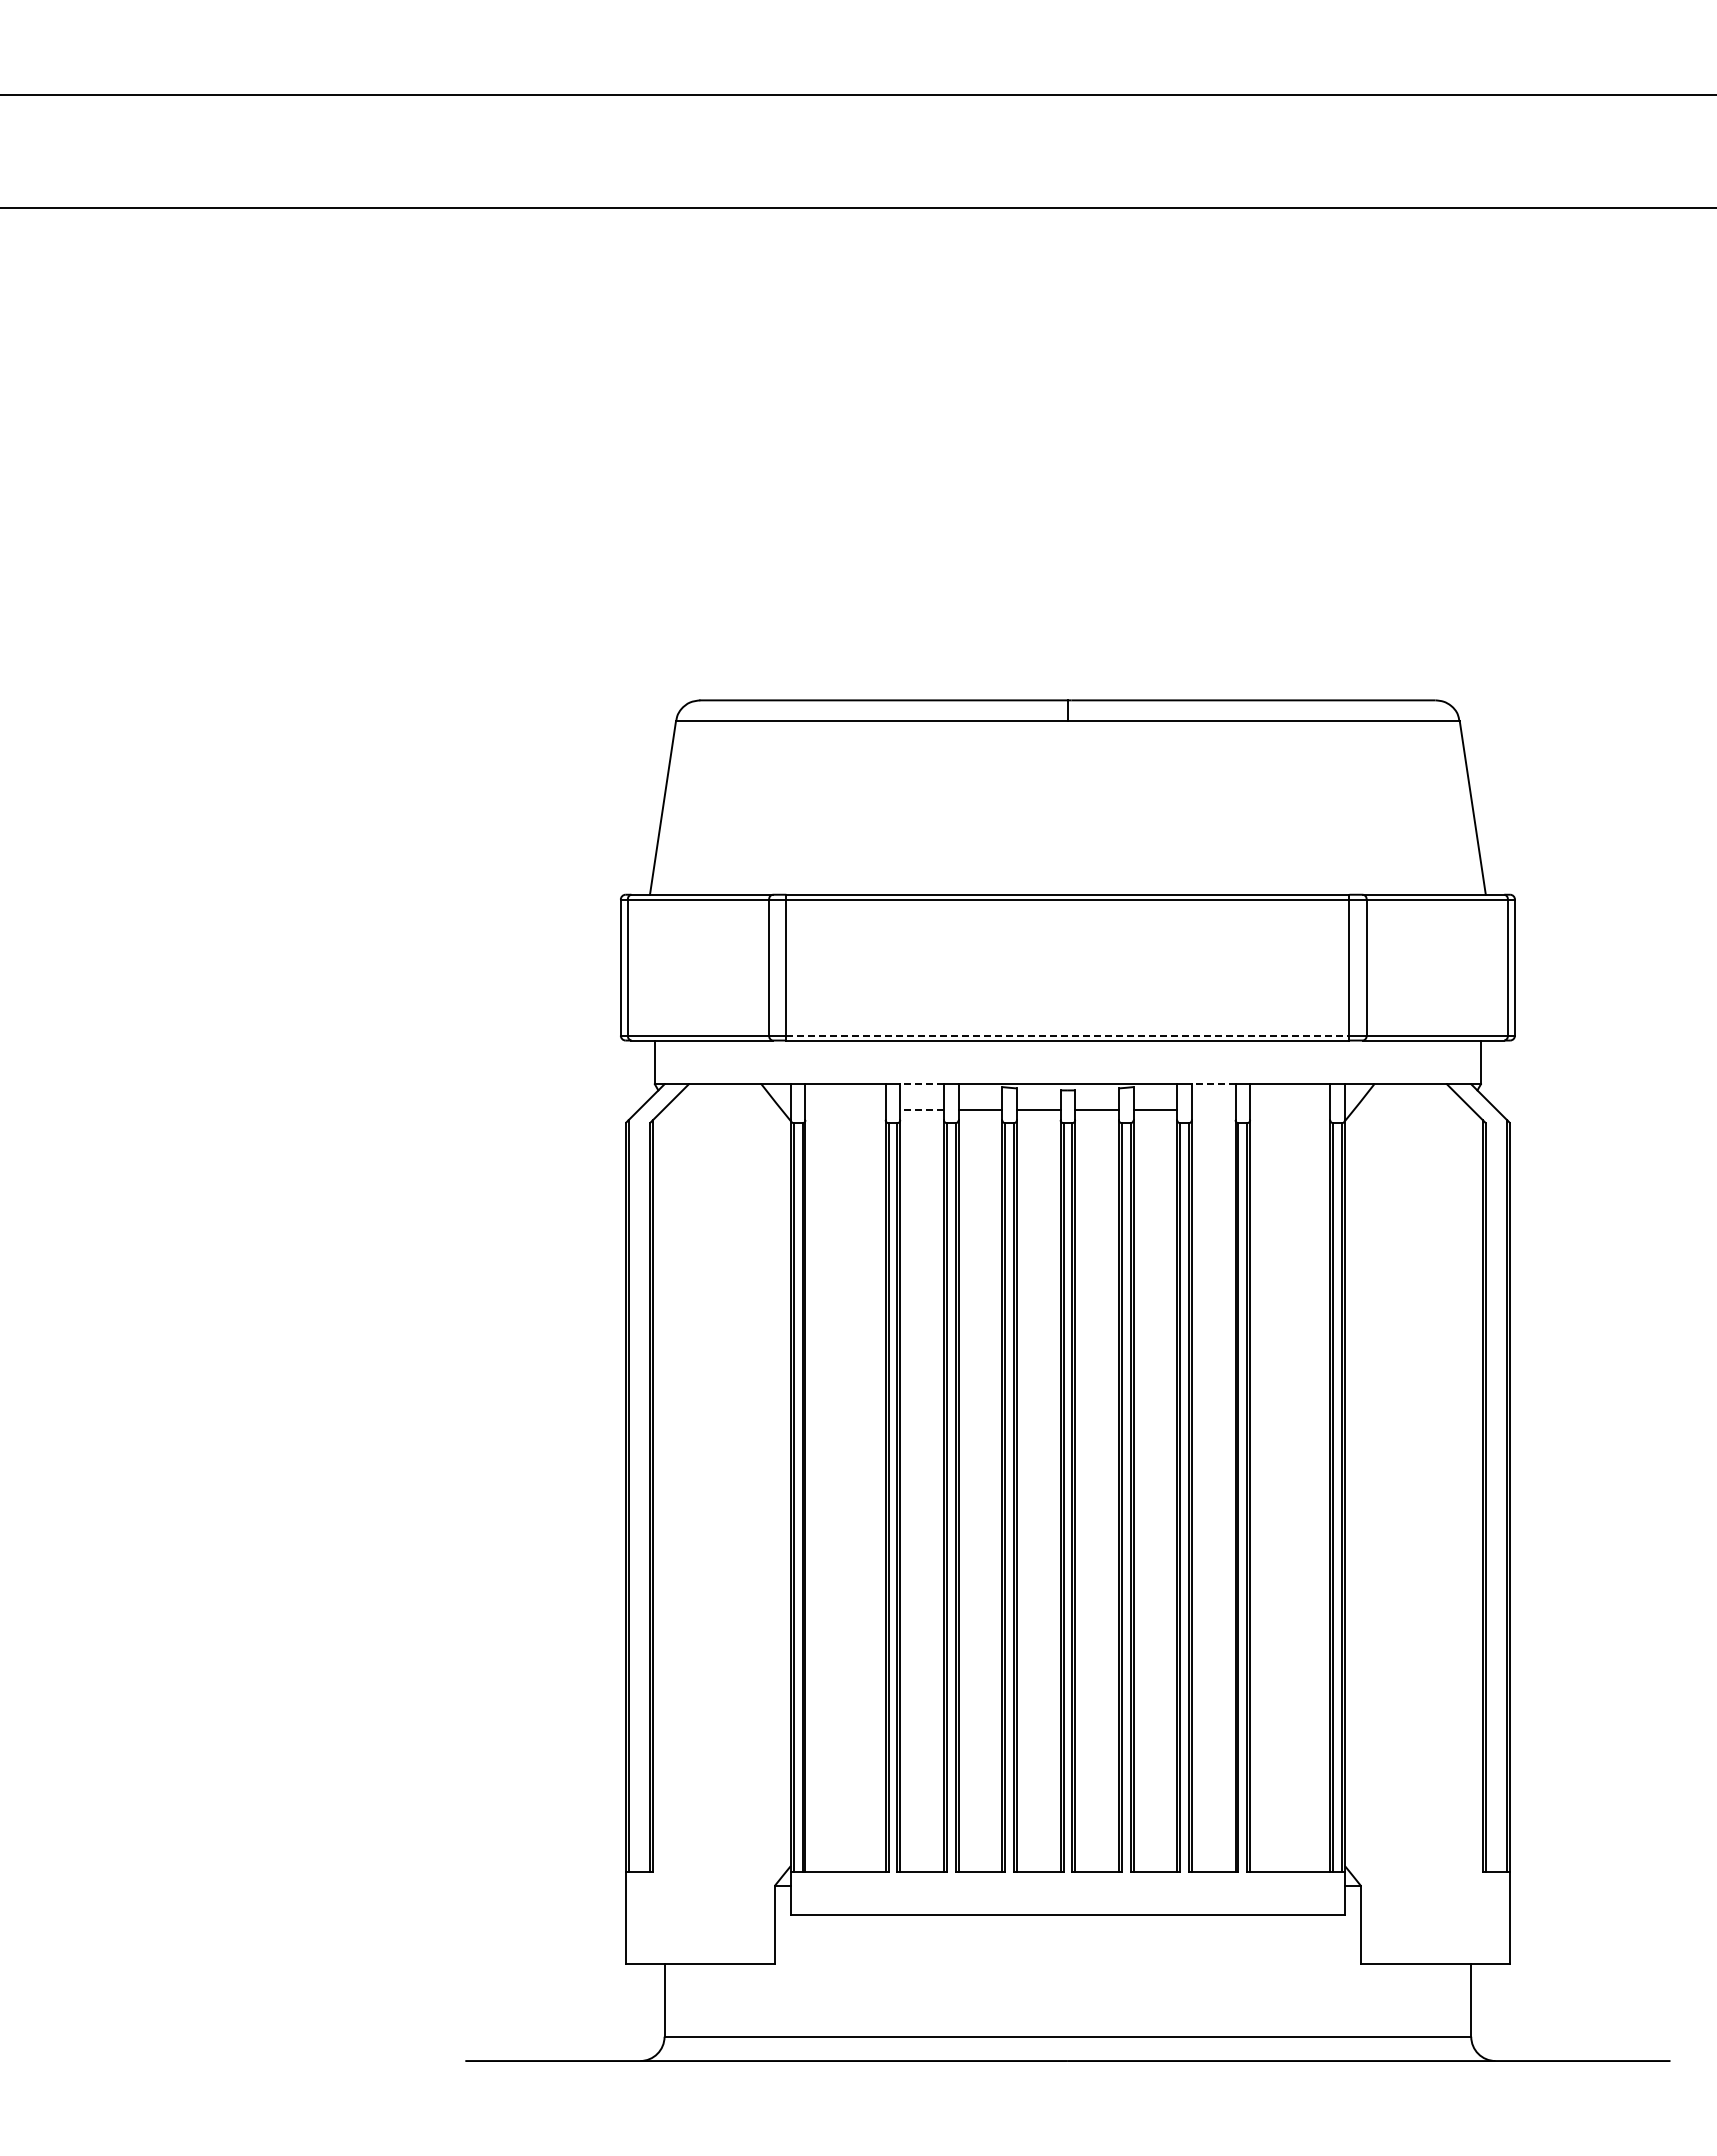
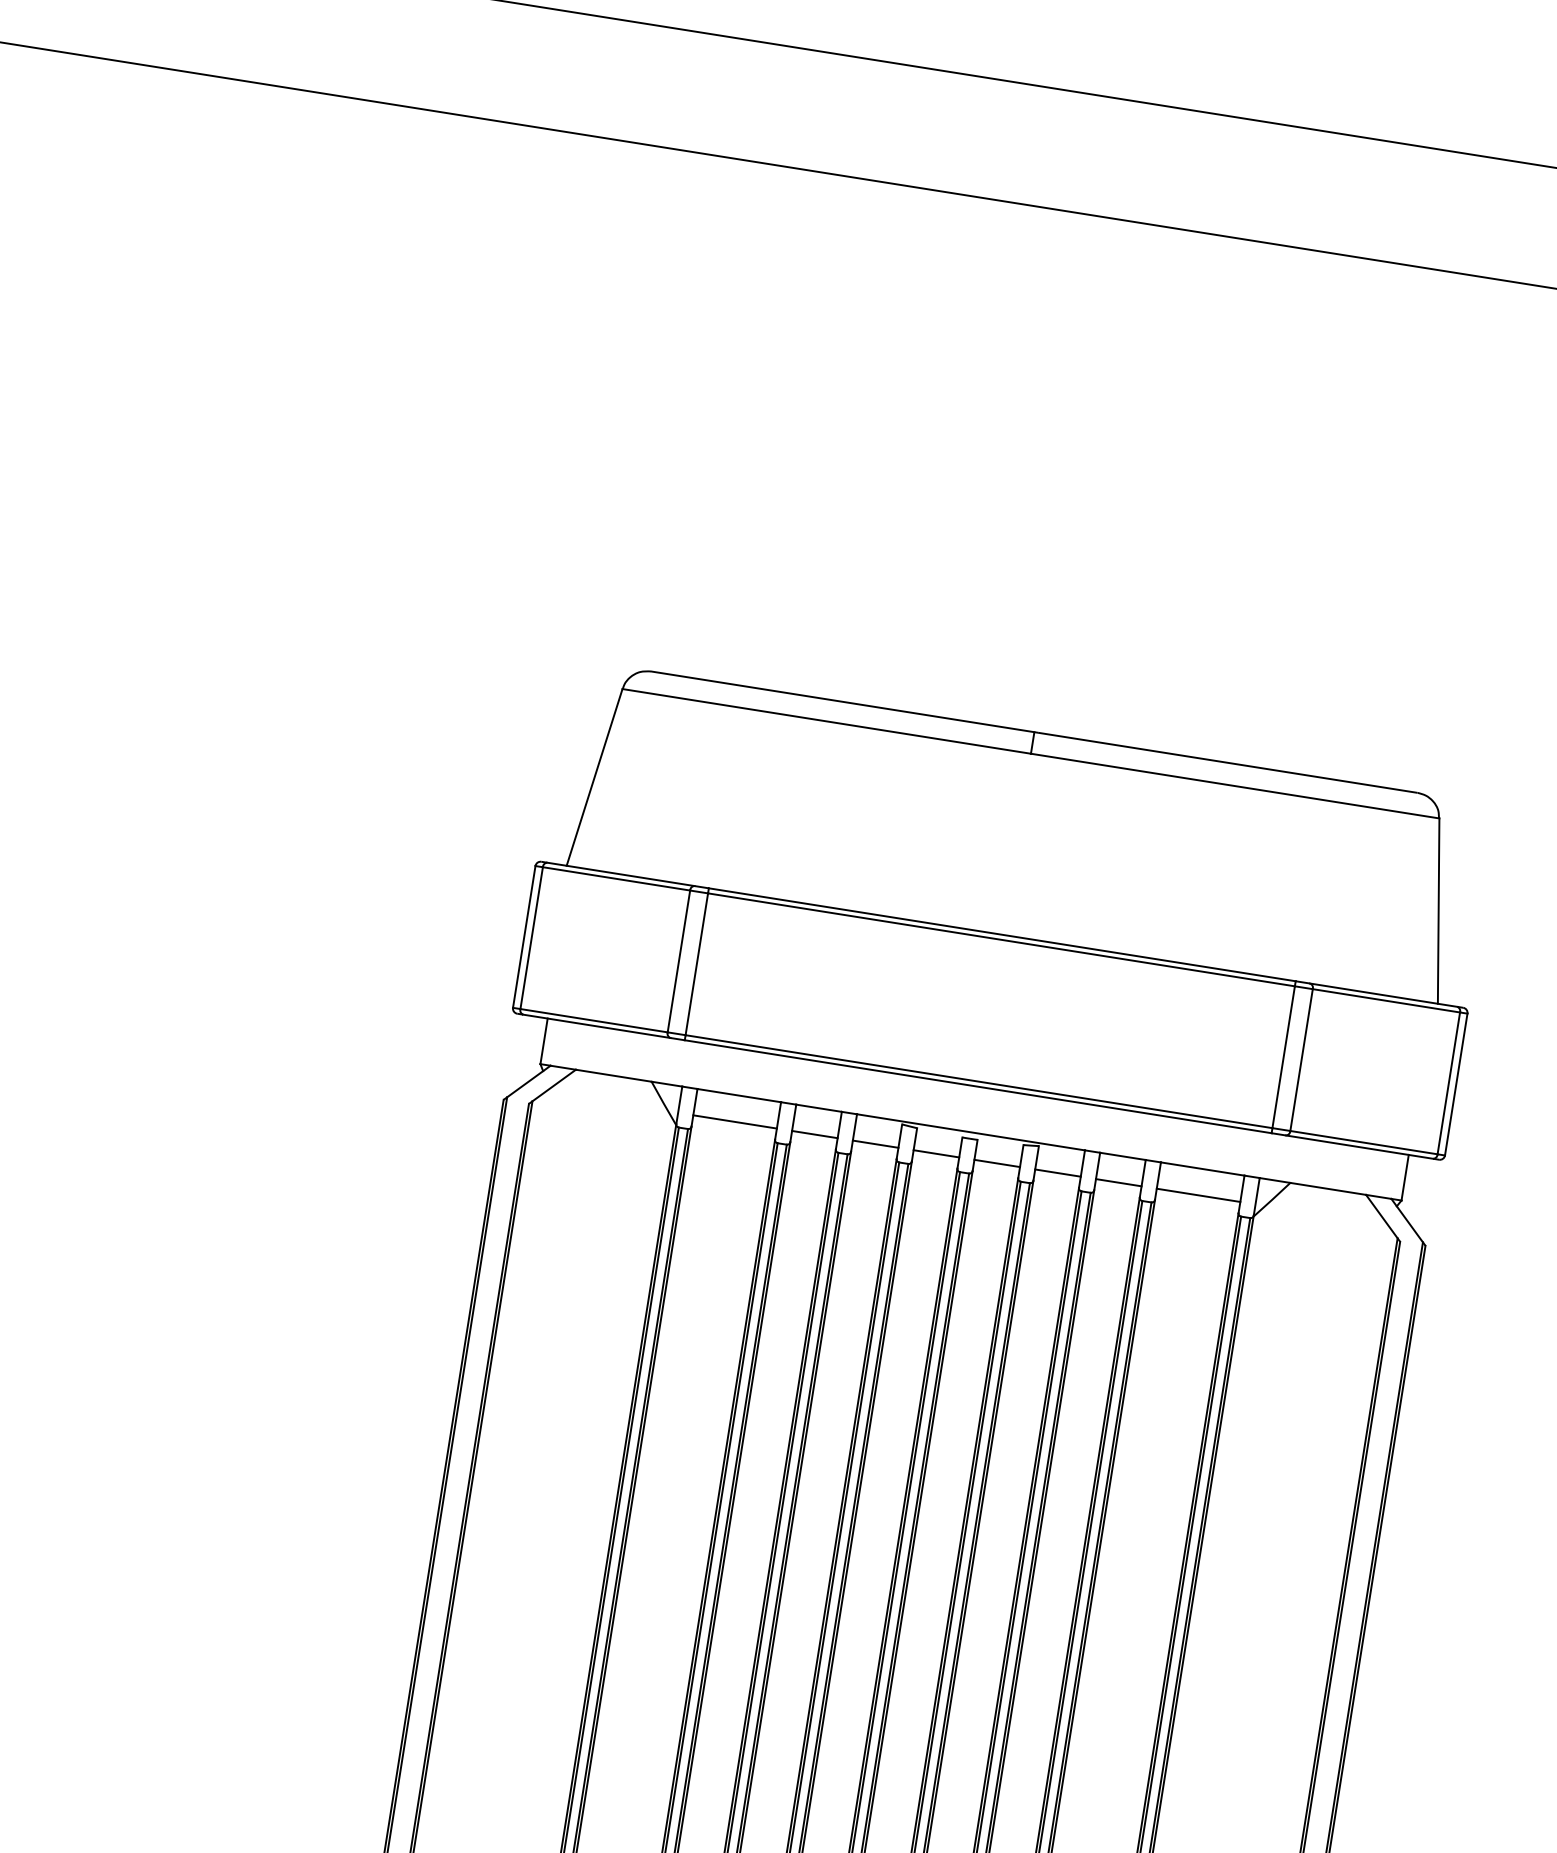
line: (1067, 1035) -> (978, 1081), dashed -> solid
line: (922, 1084) -> (819, 1108), dashed -> solid
line: (1213, 1084) -> (1122, 1156), dashed -> solid
line: (845, 1109) -> (735, 1121), added
line: (922, 1109) -> (815, 1134), dashed -> solid
line: (1213, 1109) -> (1118, 1182), added
line: (1290, 1109) -> (1198, 1195), added

